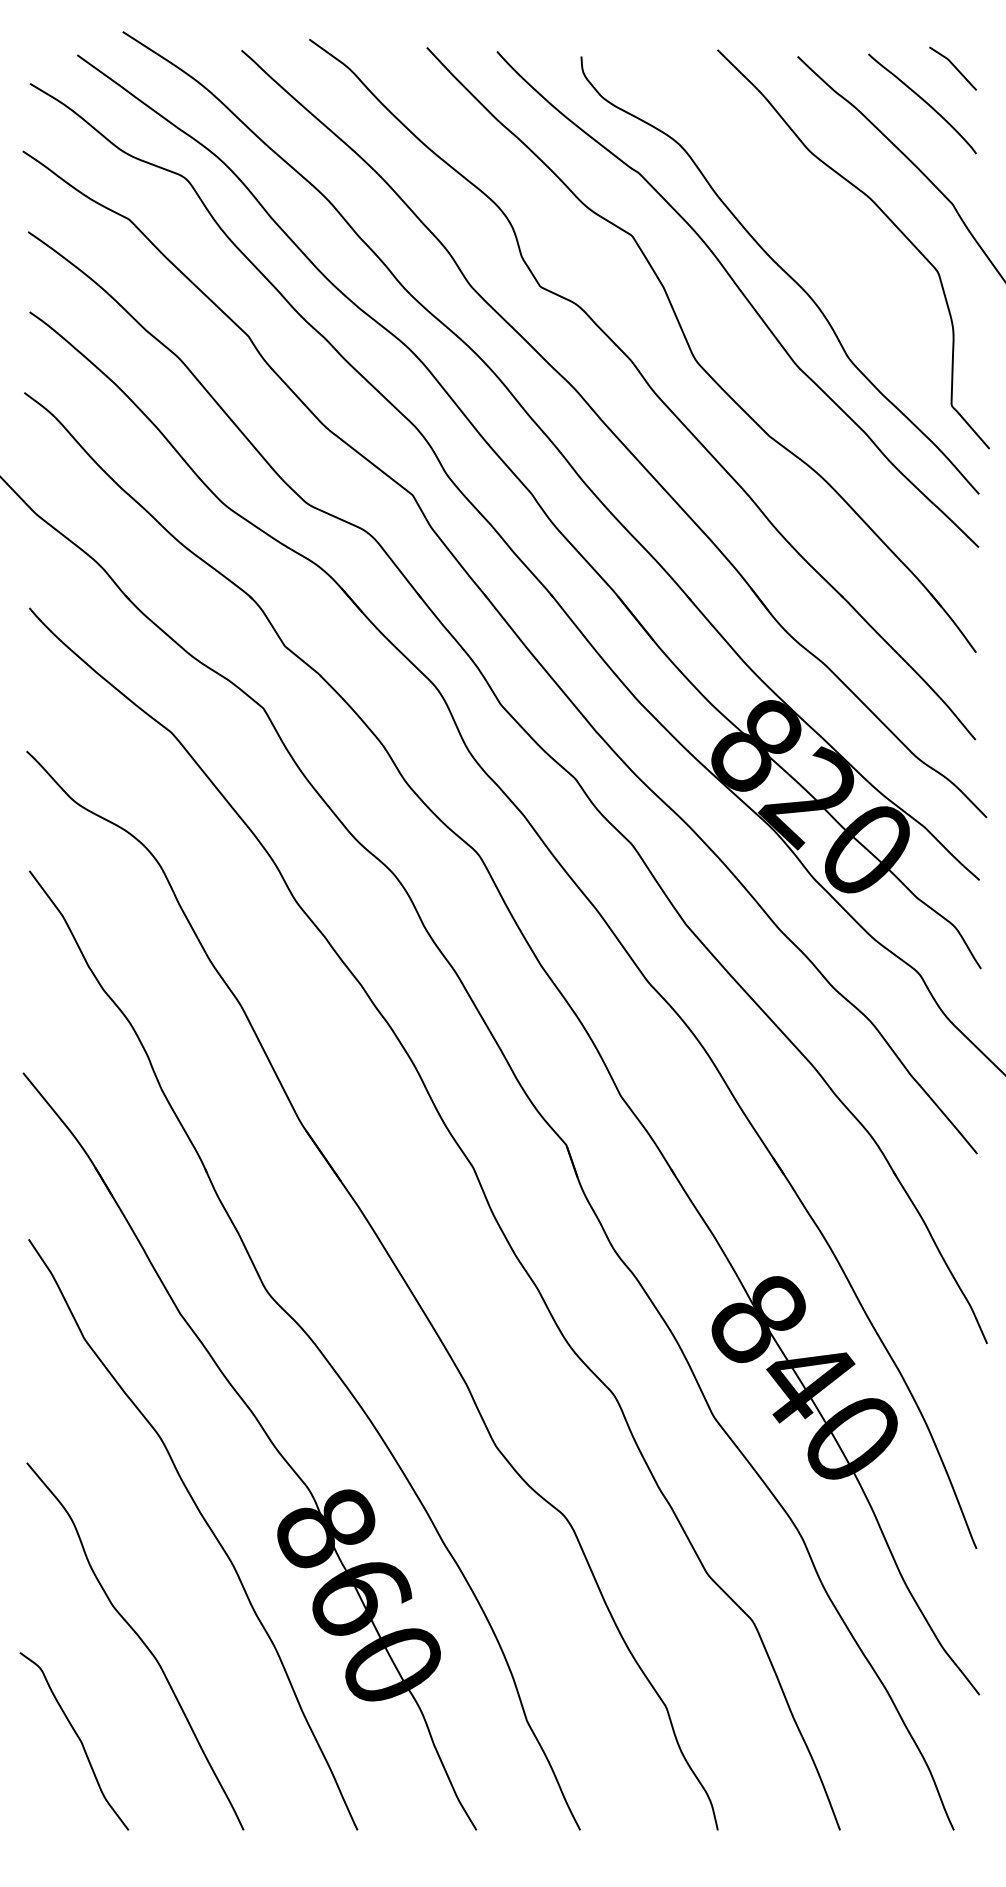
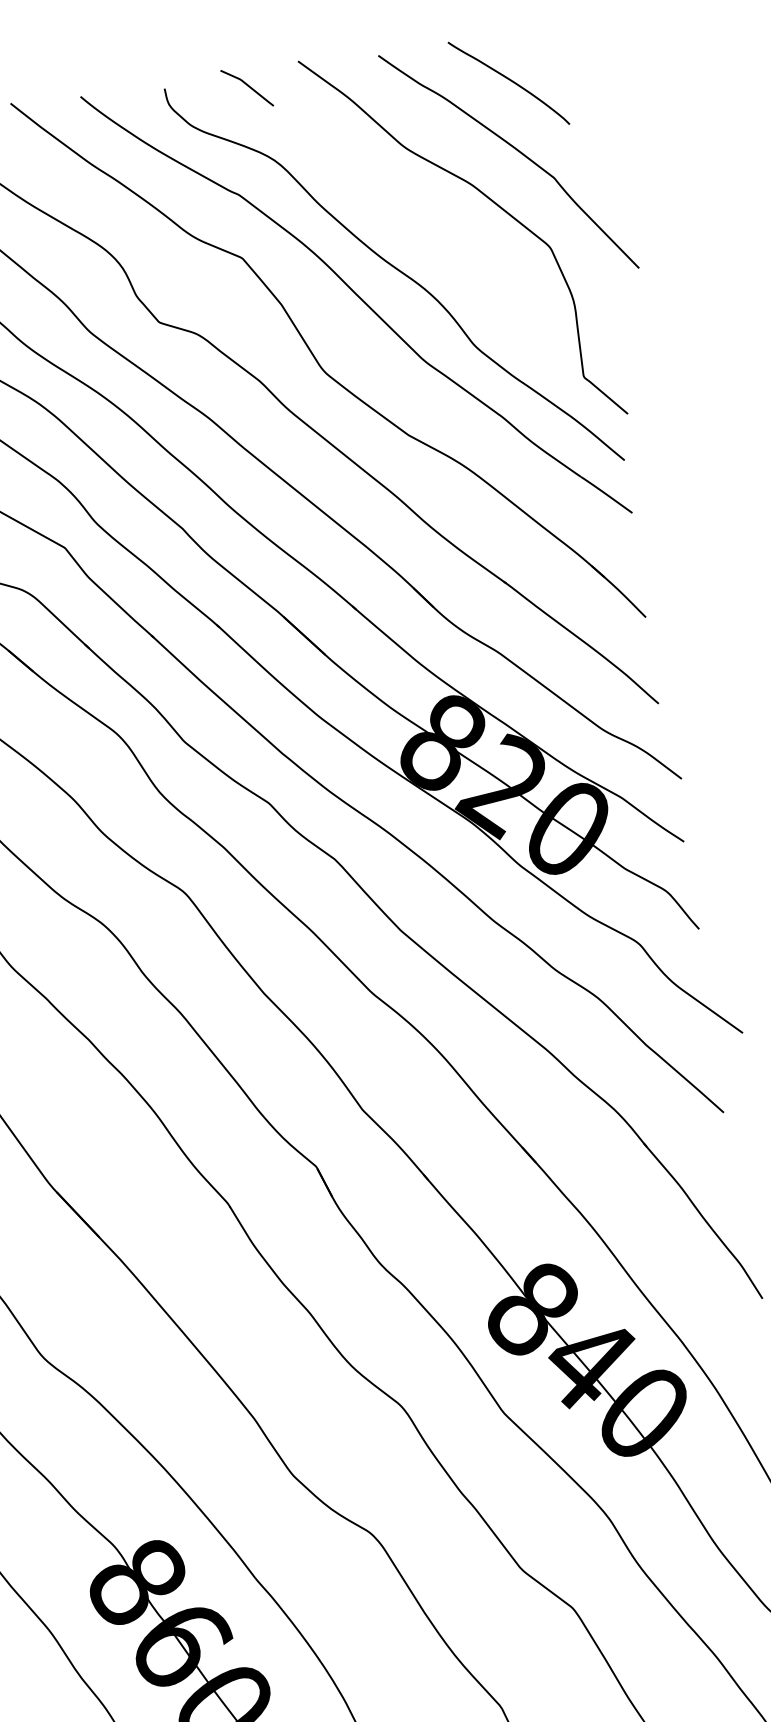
curve: (953, 66) -> (247, 85), moved

